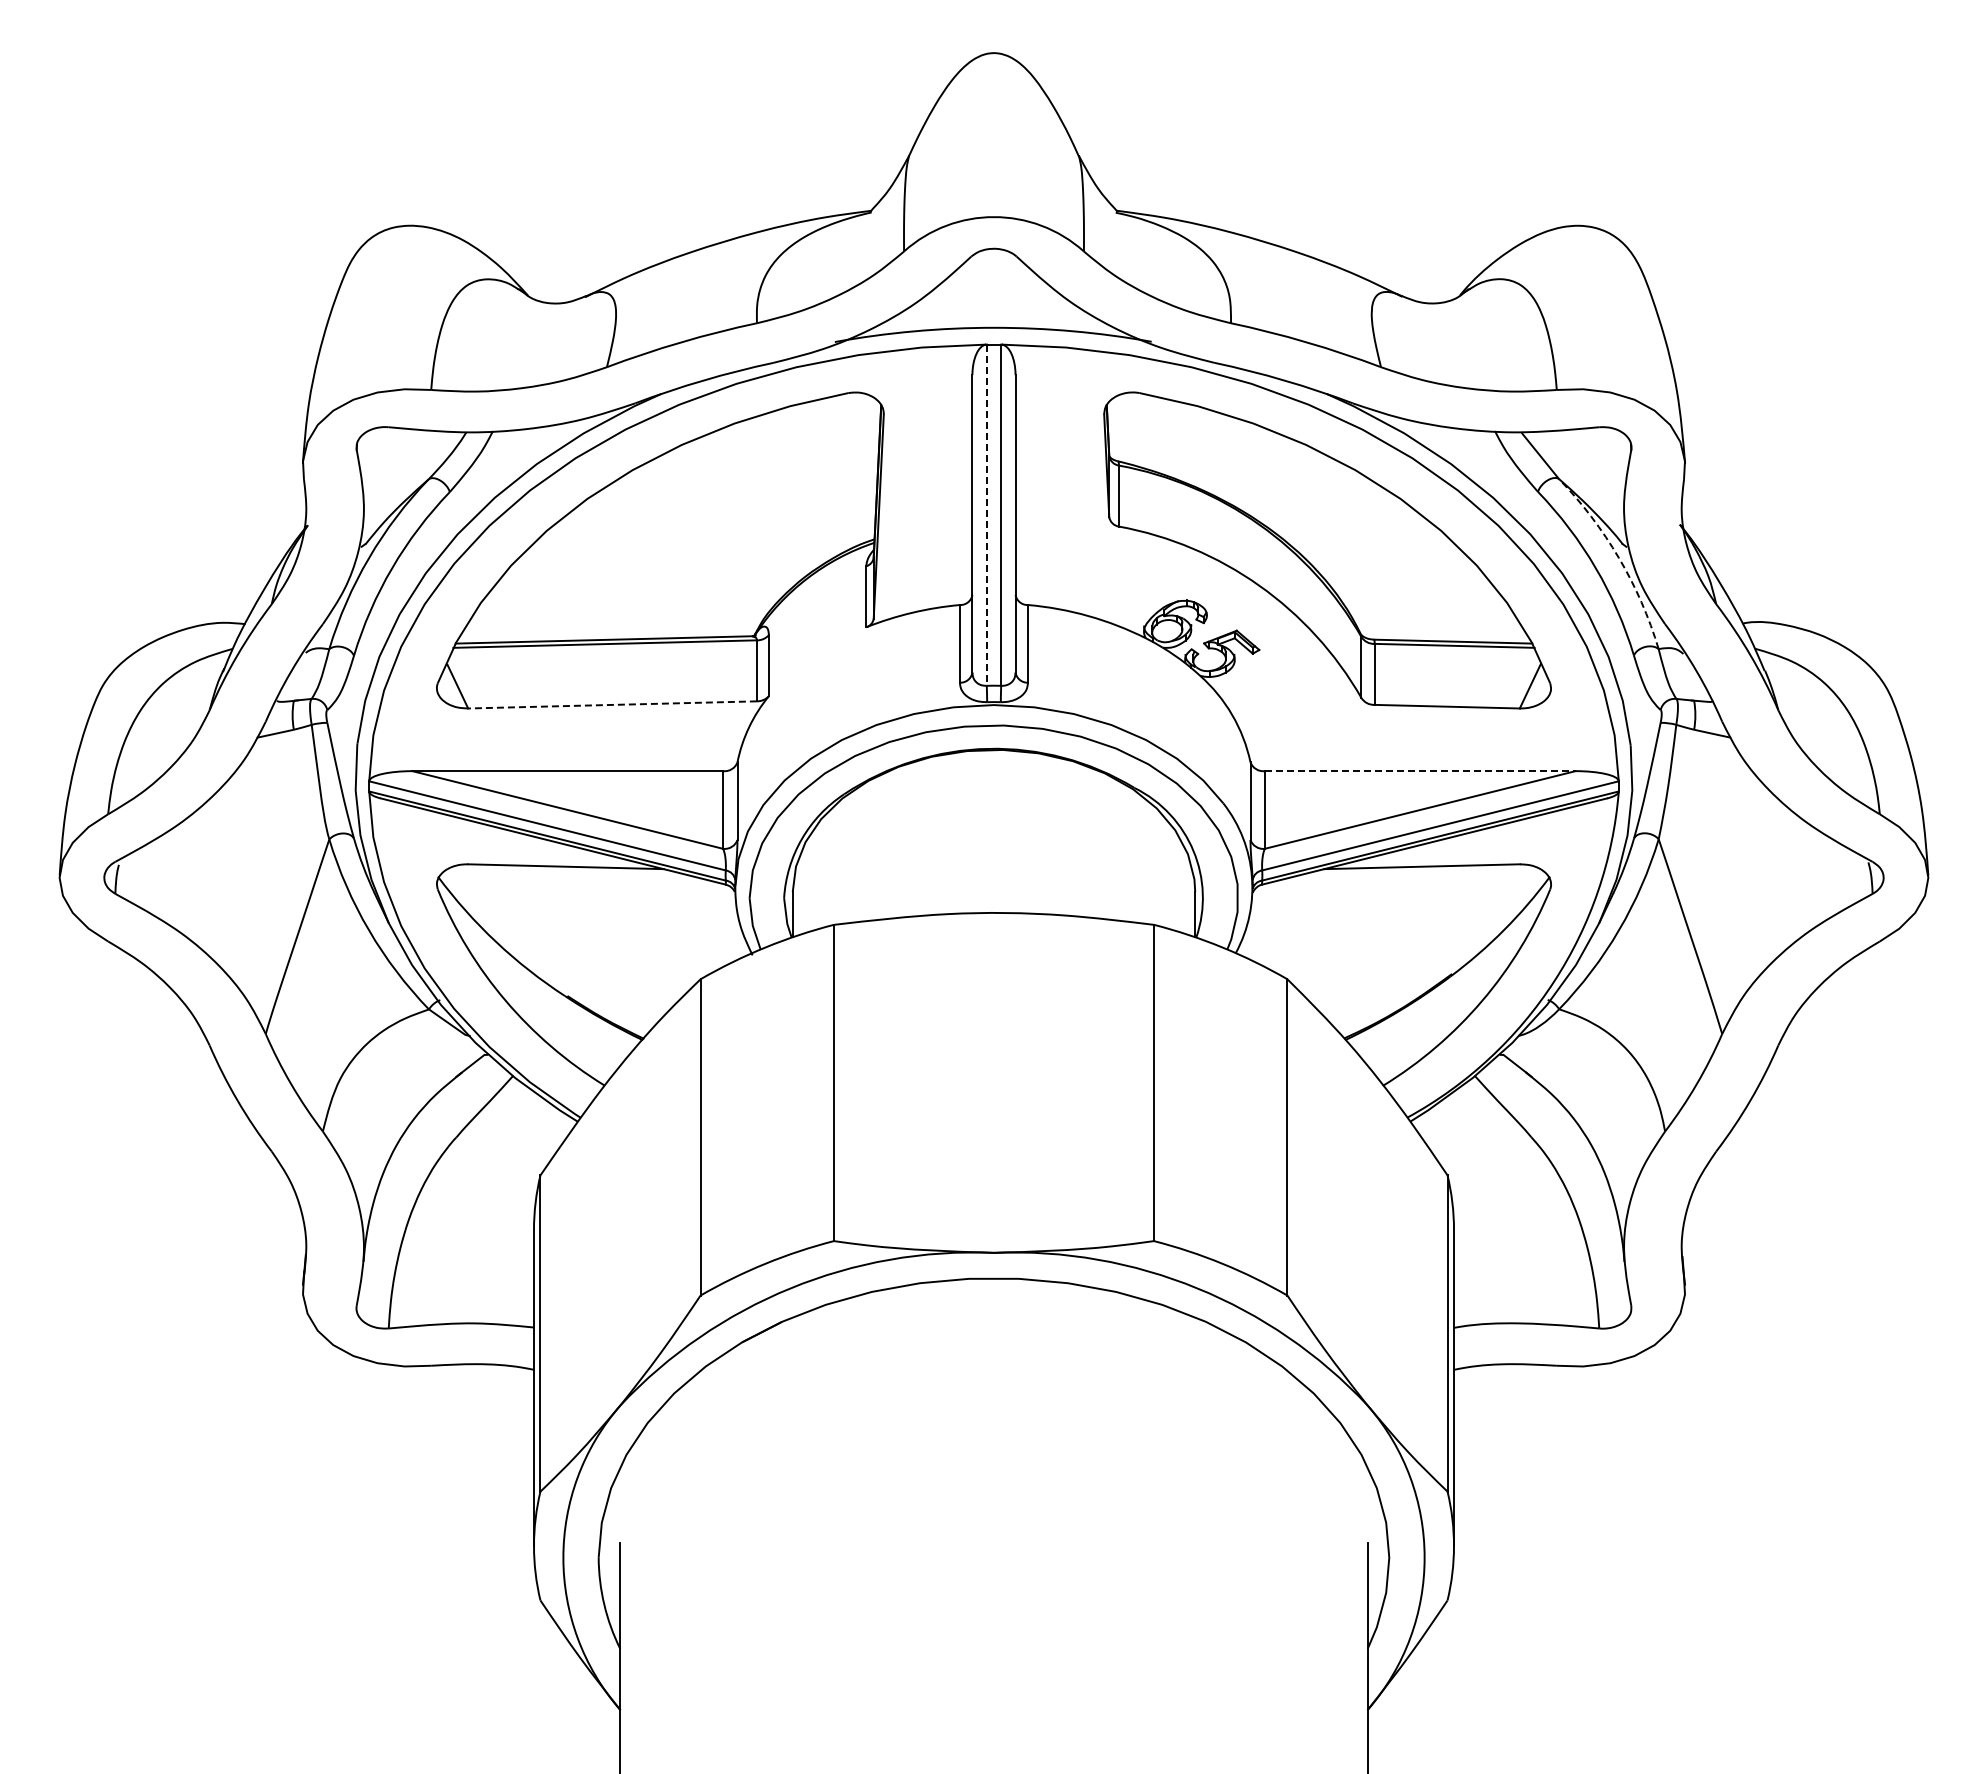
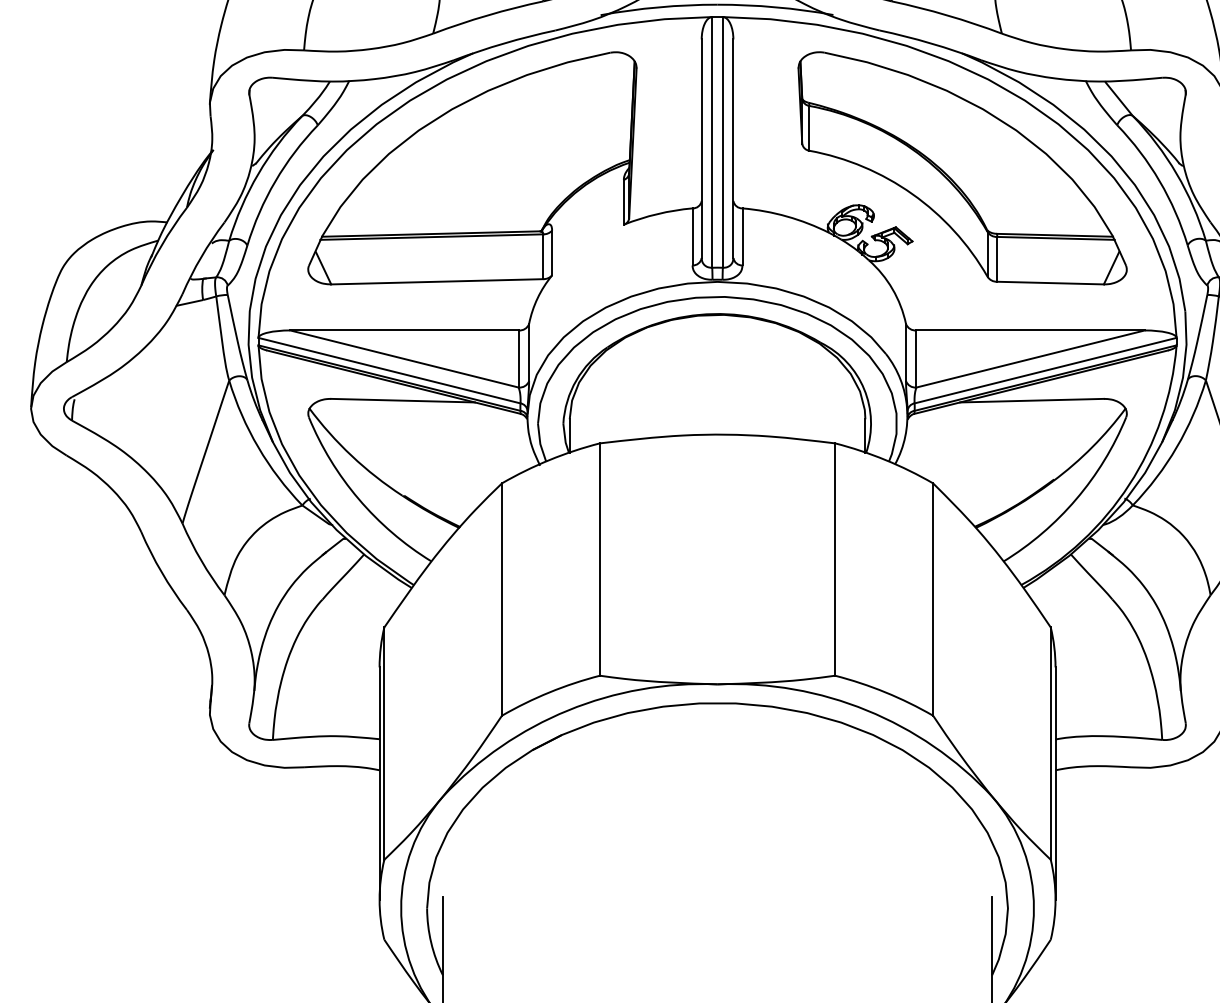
line: (986, 515) -> (712, 142), dashed -> solid
arc: (1618, 558) -> (1176, 174), dashed -> solid
line: (612, 704) -> (437, 281), dashed -> solid
line: (1420, 771) -> (1030, 330), dashed -> solid

